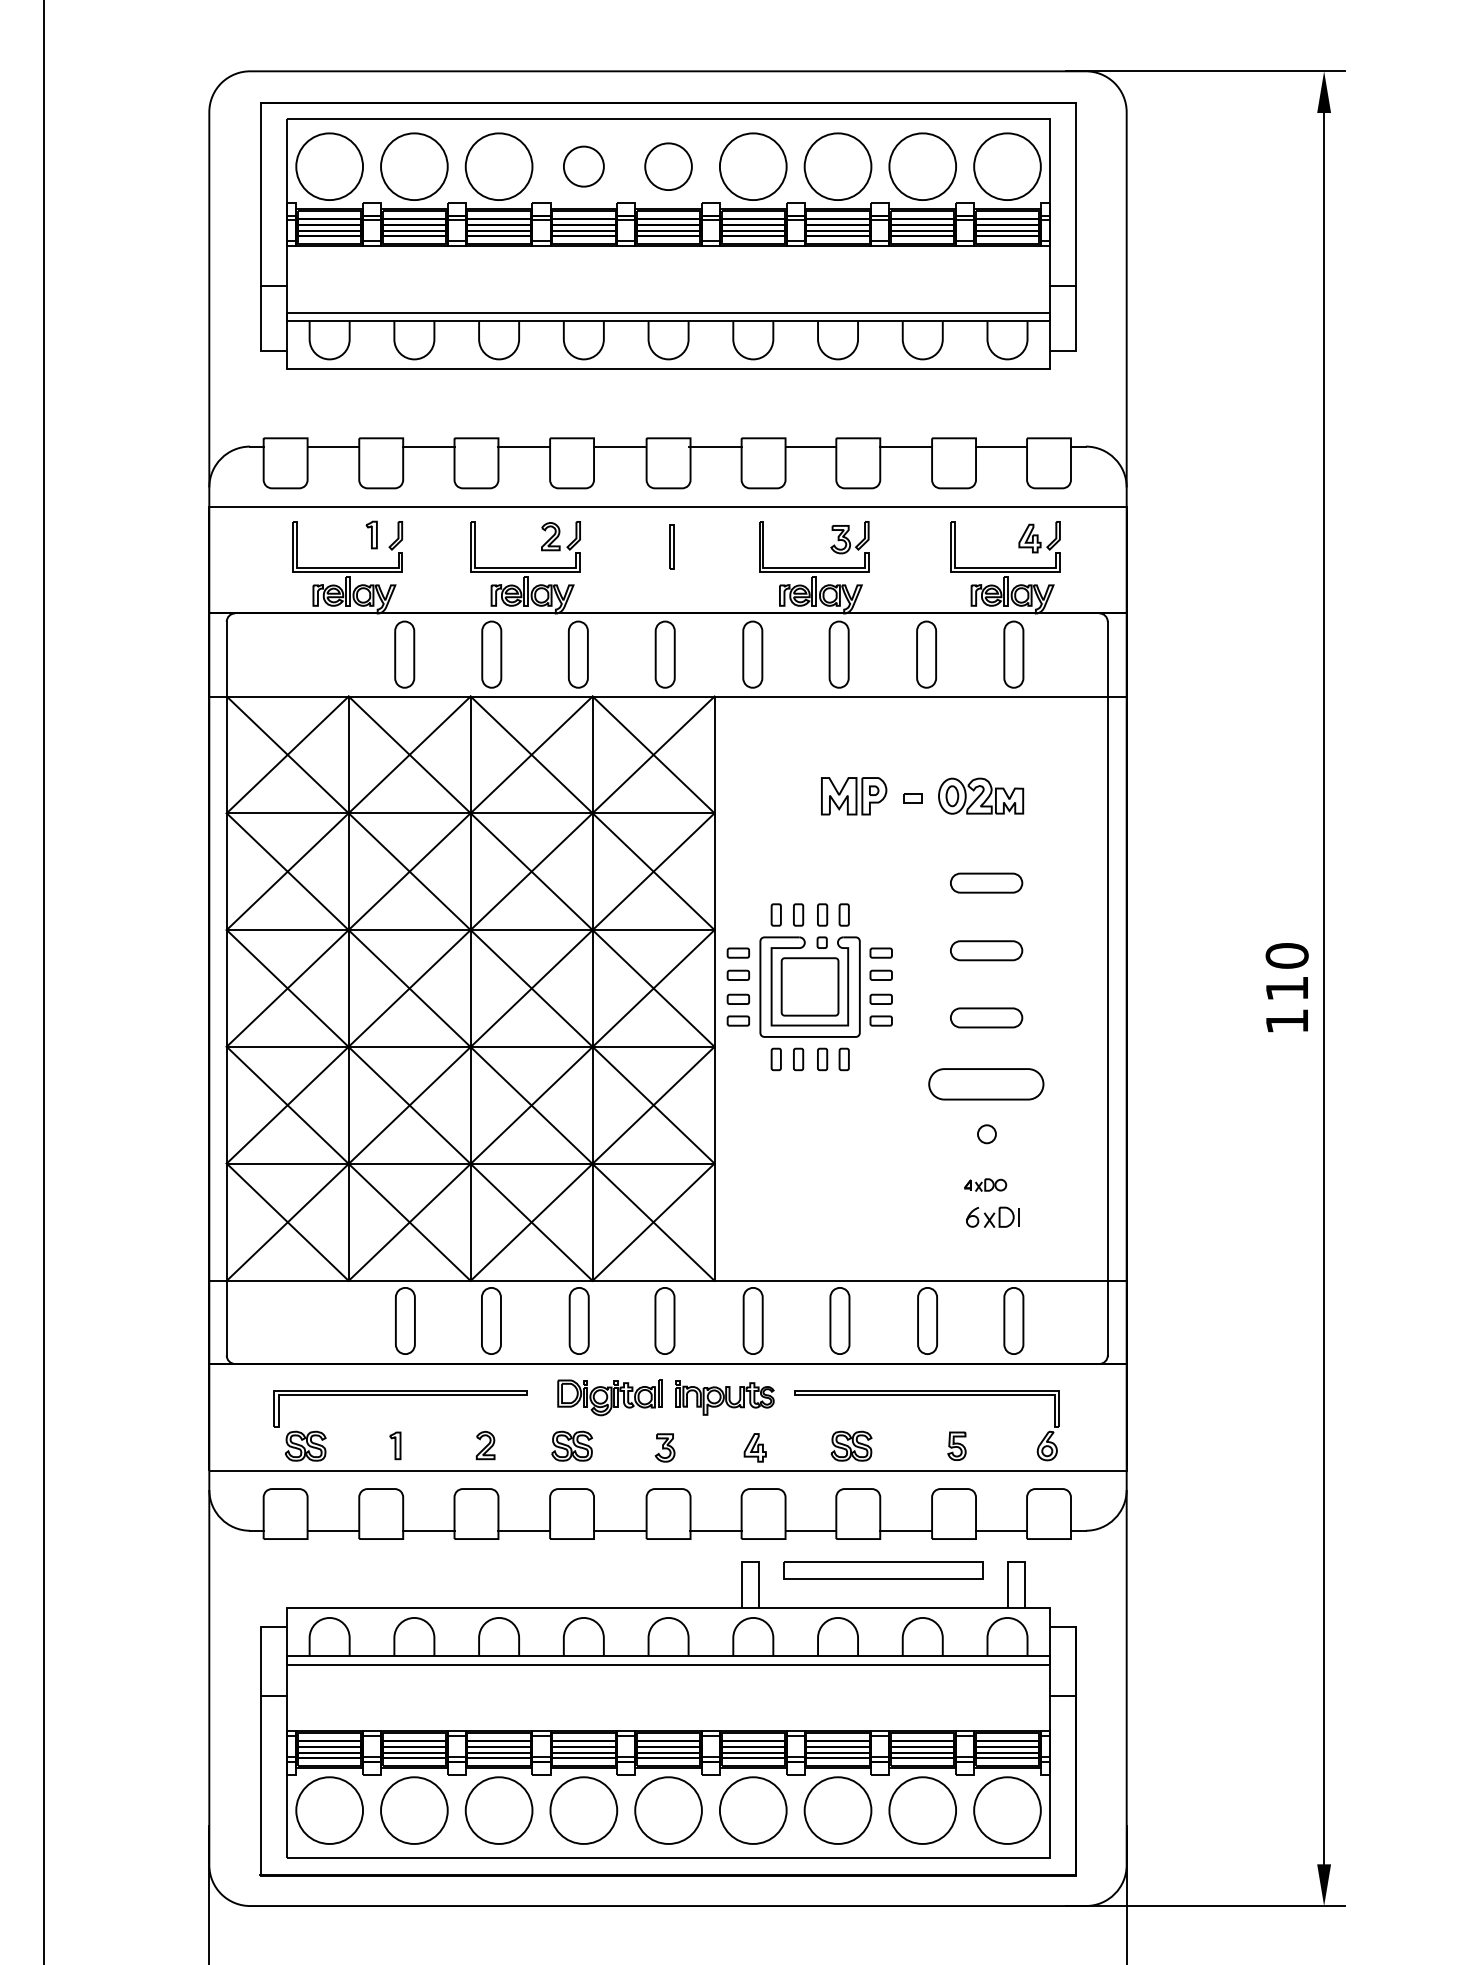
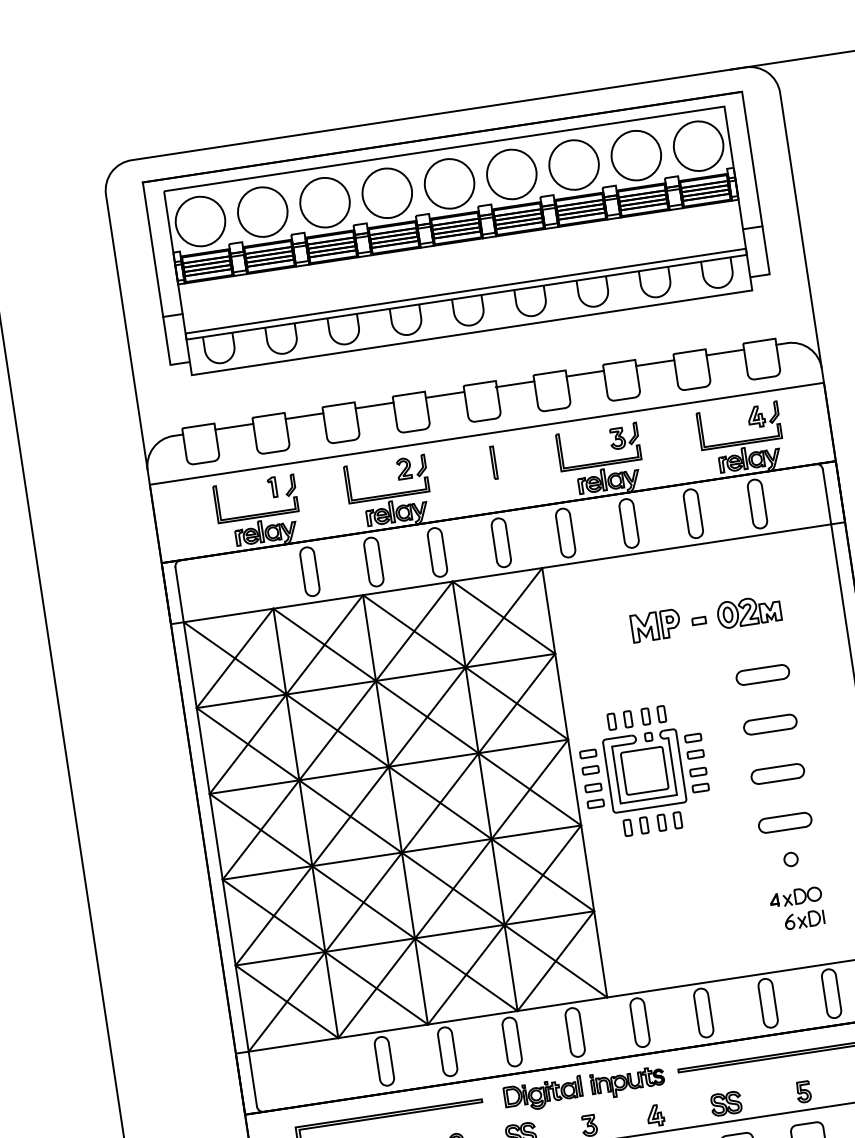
circle: (583, 166) -> (387, 193), size x1.67
circle: (668, 166) -> (449, 183), size x1.43
part: (986, 1084) -> (785, 822), size x0.62
part: (985, 1184) -> (795, 896), size x1.67

